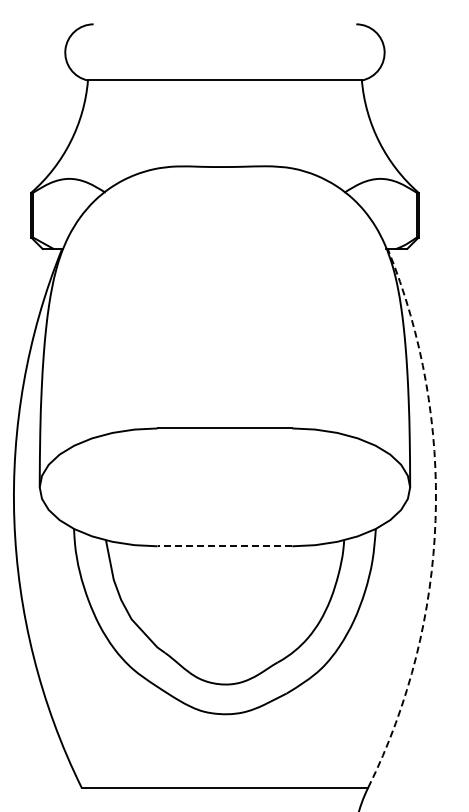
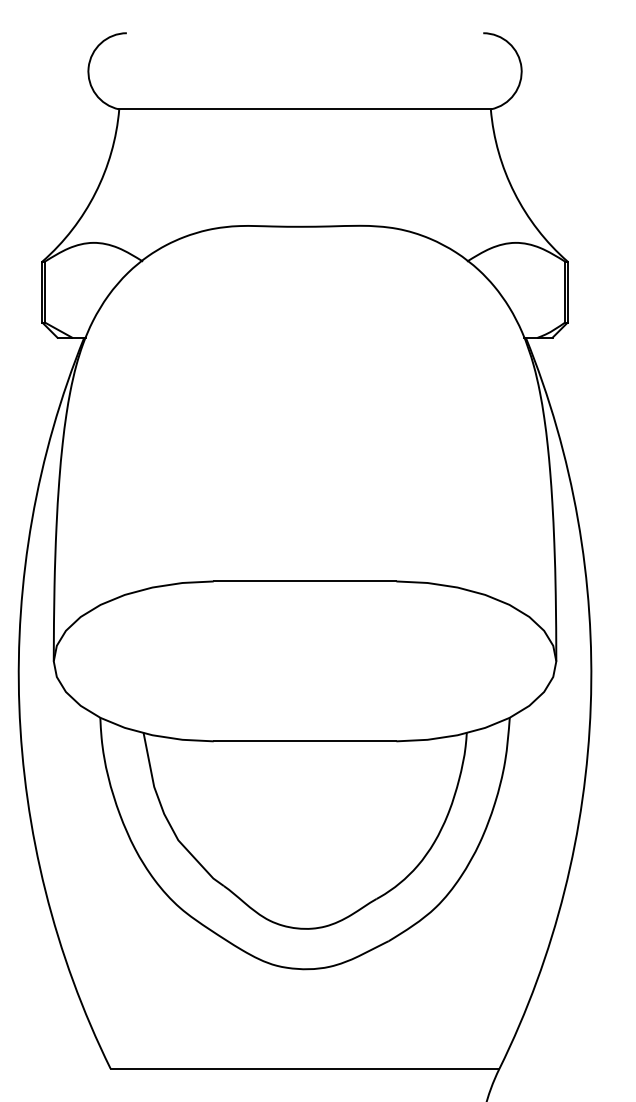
arc: (435, 520) -> (590, 706), dashed -> solid
line: (224, 546) -> (304, 741), dashed -> solid

